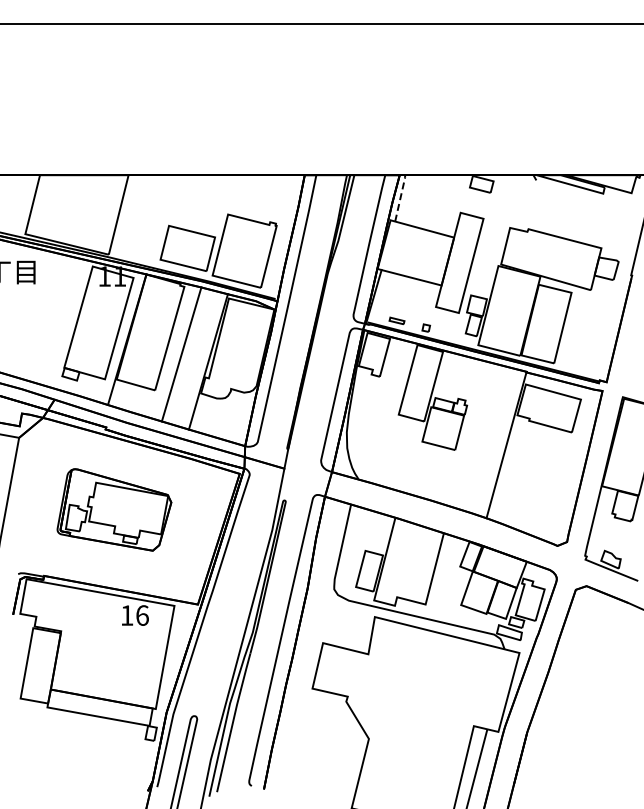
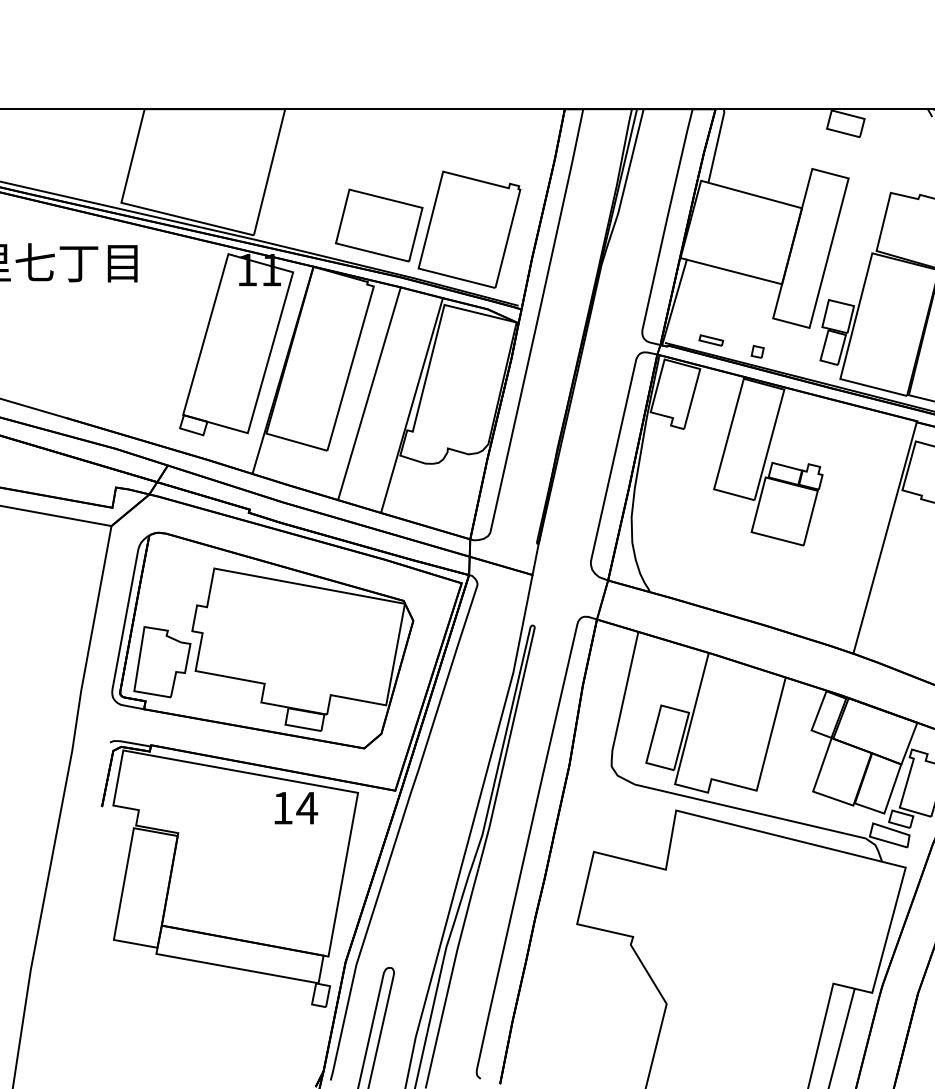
line: (400, 197) -> (716, 144), dashed -> solid
part: (114, 509) -> (262, 639), size x1.67
text: (142, 615) -> (307, 808), 16 -> 14

